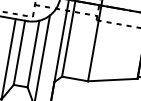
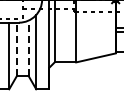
line: (19, 53) -> (17, 49), solid -> dashed
line: (33, 54) -> (28, 48), solid -> dashed

